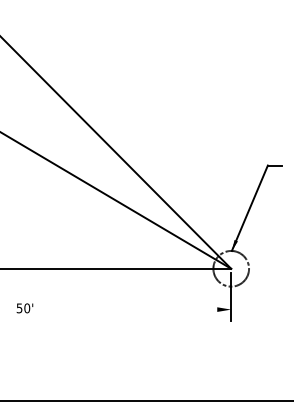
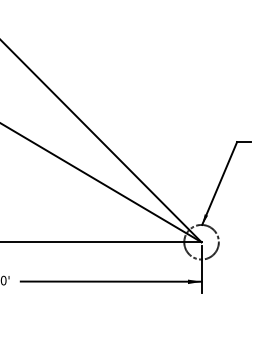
line: (137, 309) -> (110, 281), added

